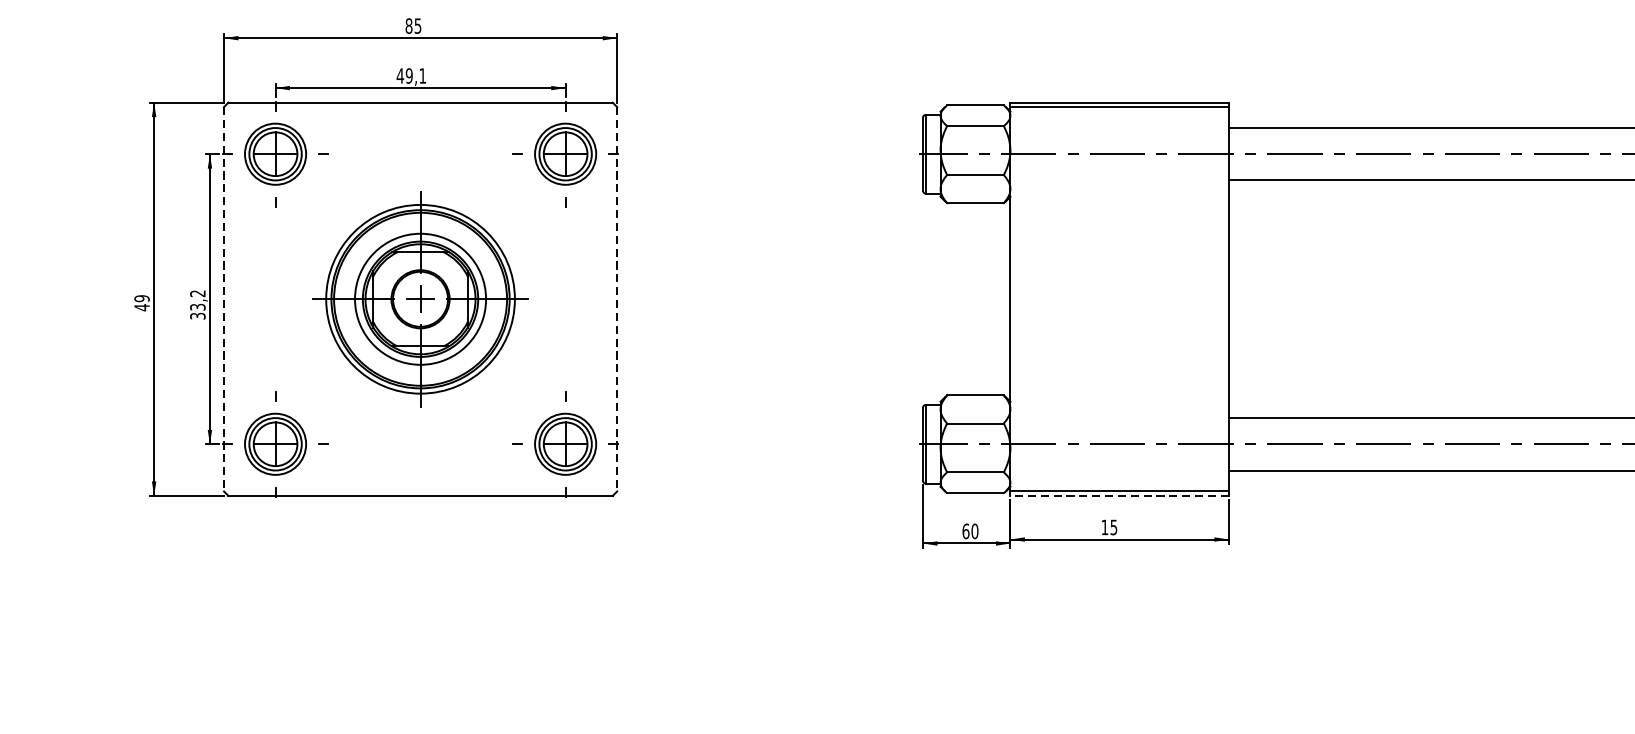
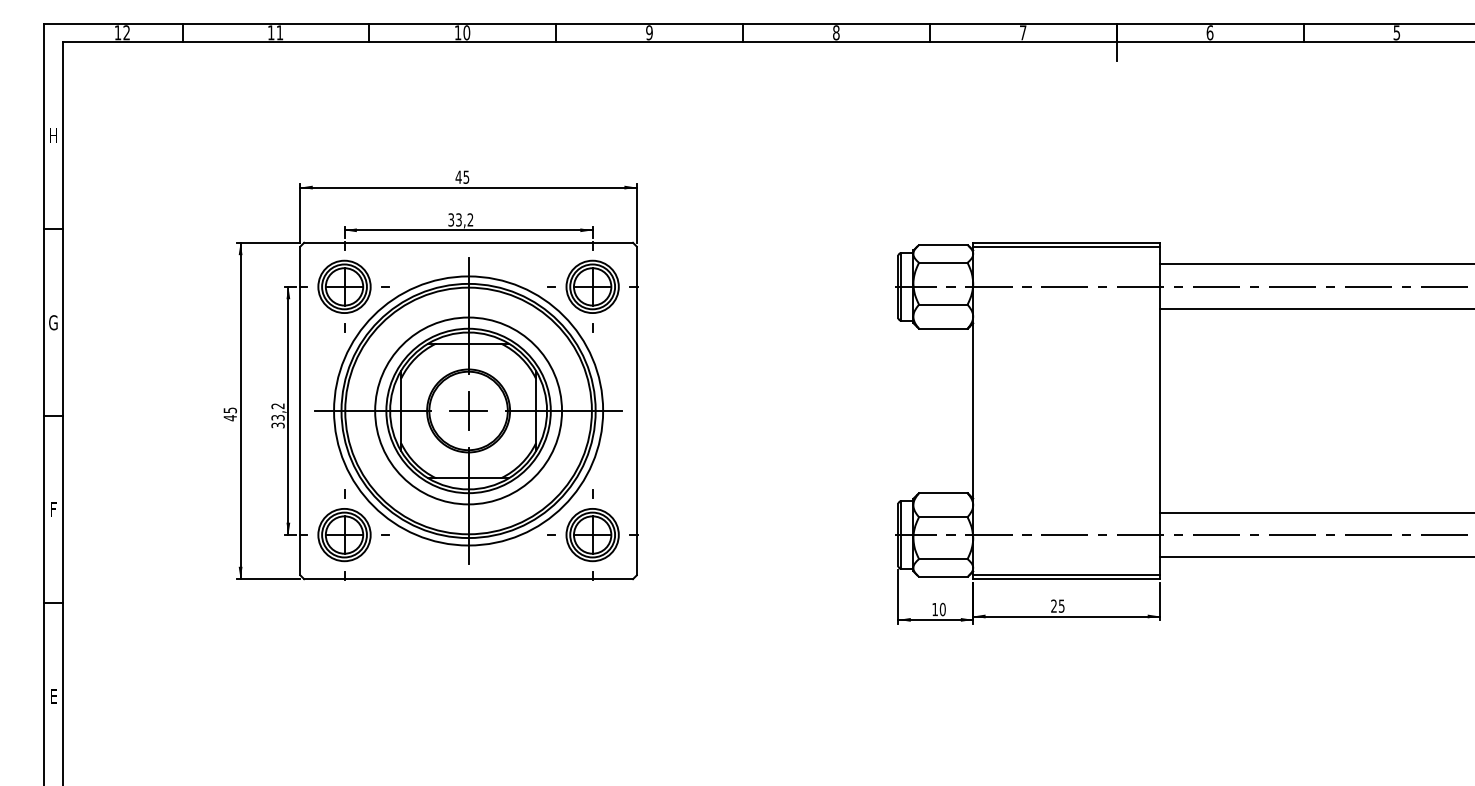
text: (408, 25) -> (458, 176), 85 -> 45
text: (411, 75) -> (460, 219), 49,1 -> 33,2
text: (141, 298) -> (229, 410), 49 -> 45
part: (420, 298) -> (468, 410), size x1.67
line: (224, 299) -> (300, 411), dashed -> solid
line: (616, 299) -> (636, 411), dashed -> solid
line: (1119, 496) -> (1066, 579), dashed -> solid
text: (1104, 526) -> (1053, 605), 15 -> 25
text: (966, 531) -> (935, 609), 60 -> 10

